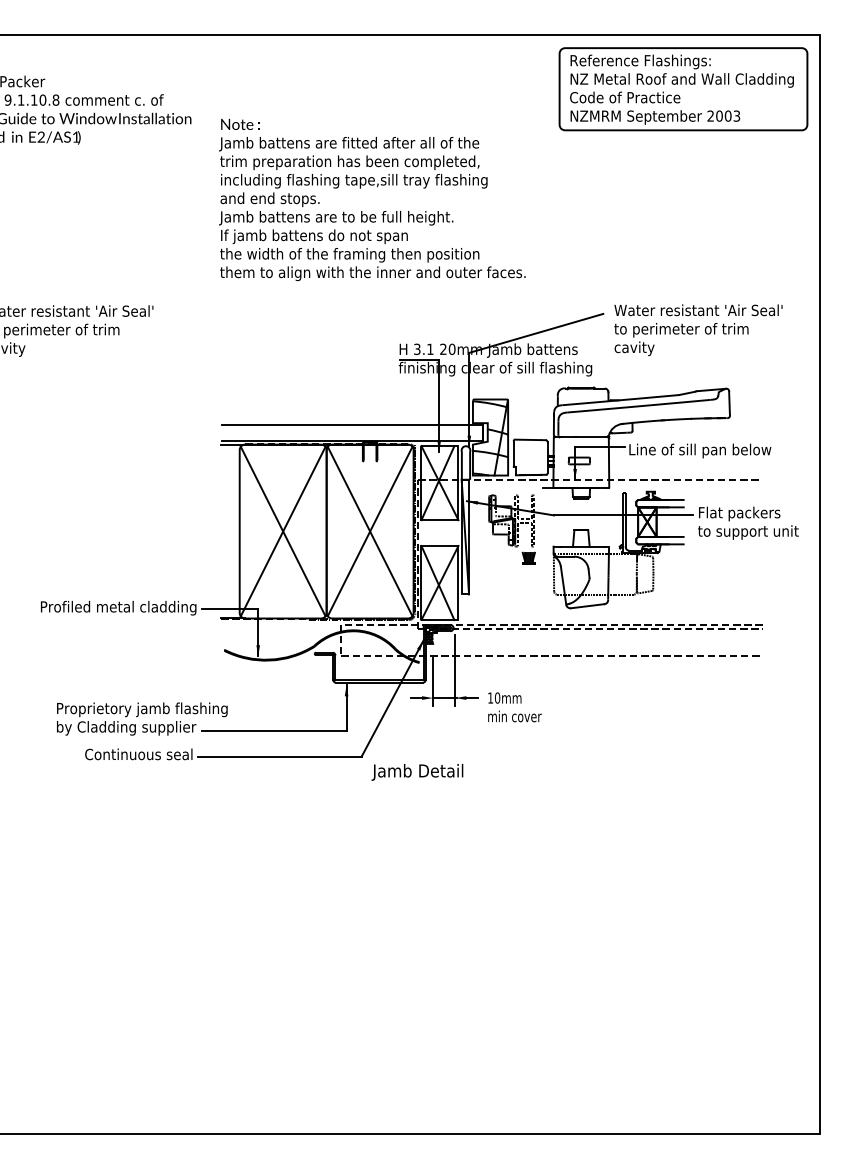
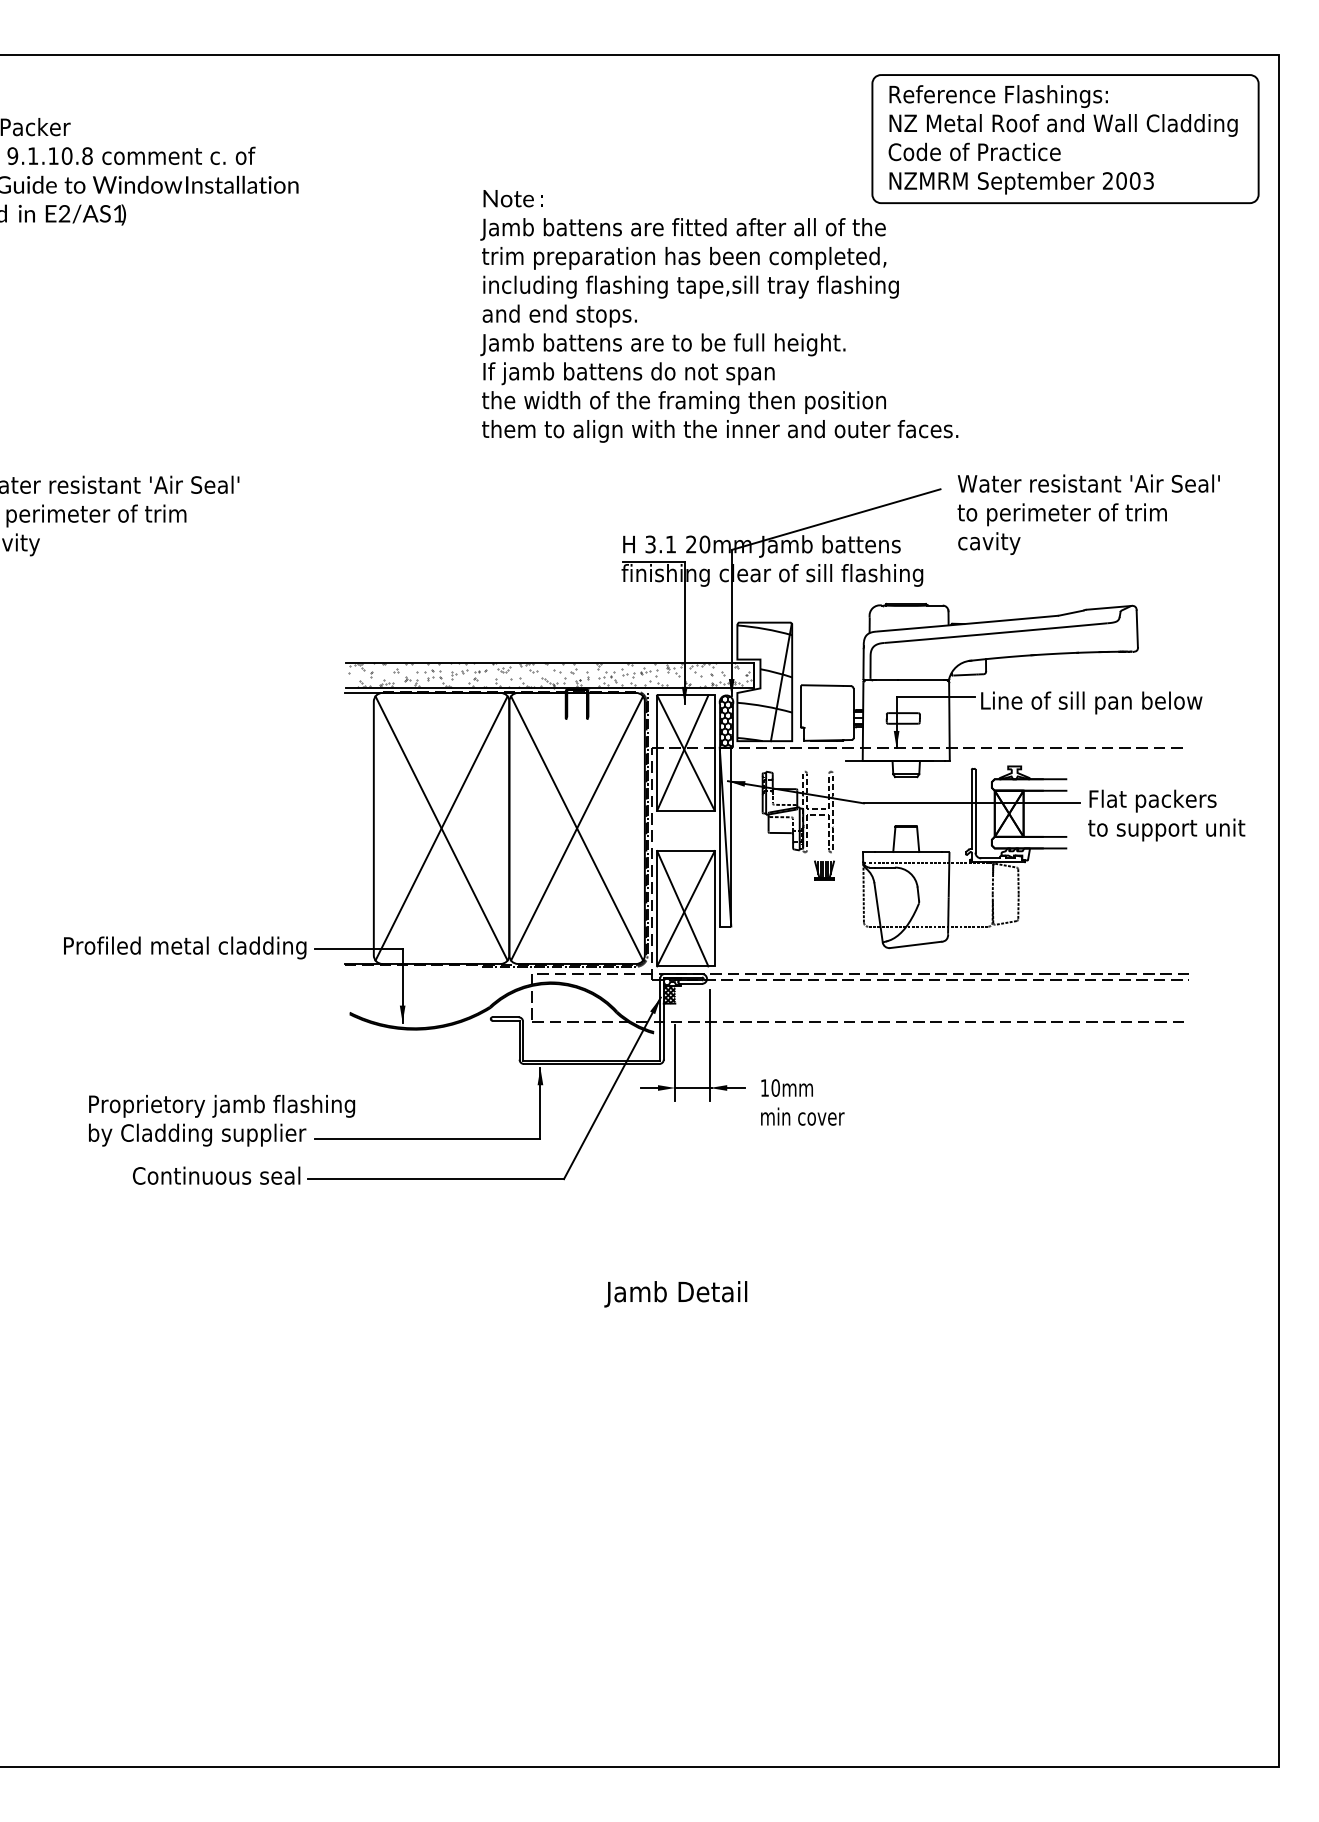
text: (372, 199) -> (719, 315), moved
hatch: (352, 433) -> (549, 675), added
hatch: (465, 462) -> (725, 720), added
text: (417, 772) -> (675, 1294), moved

